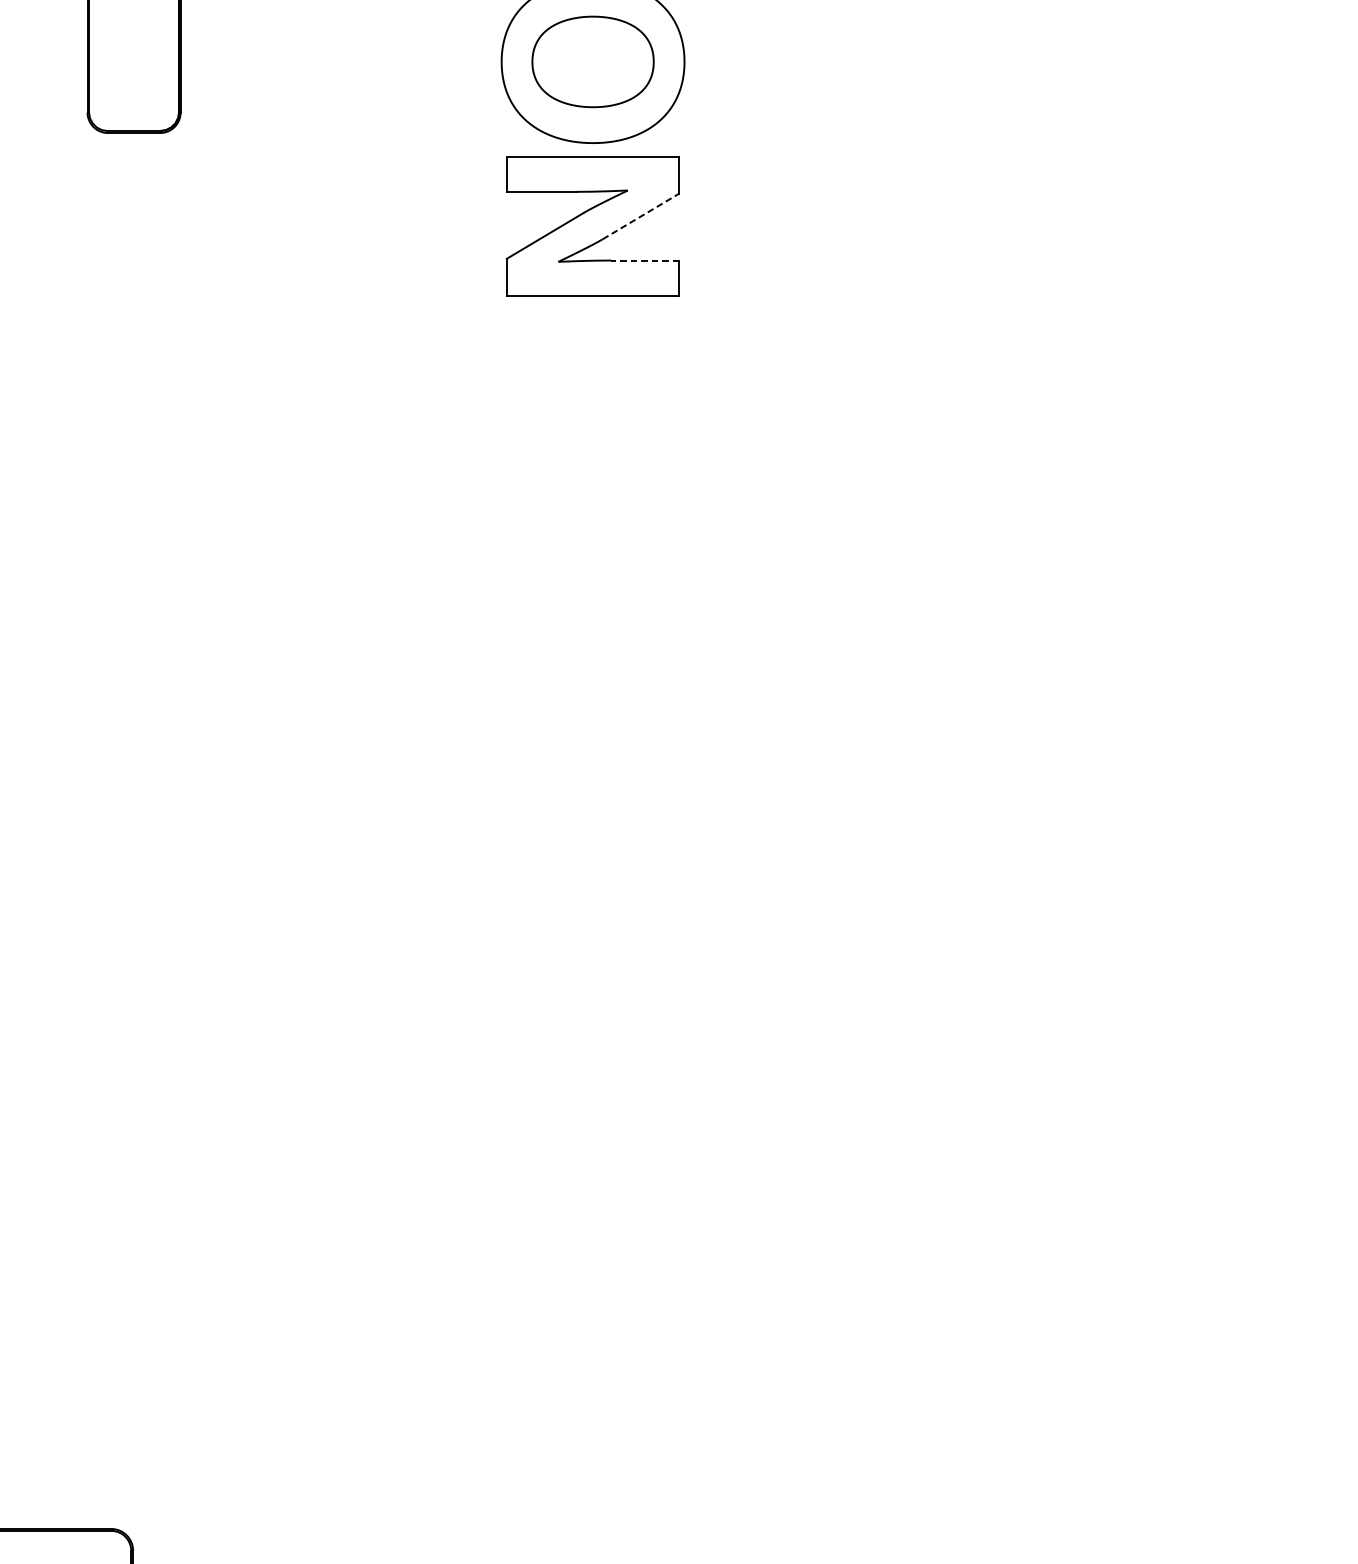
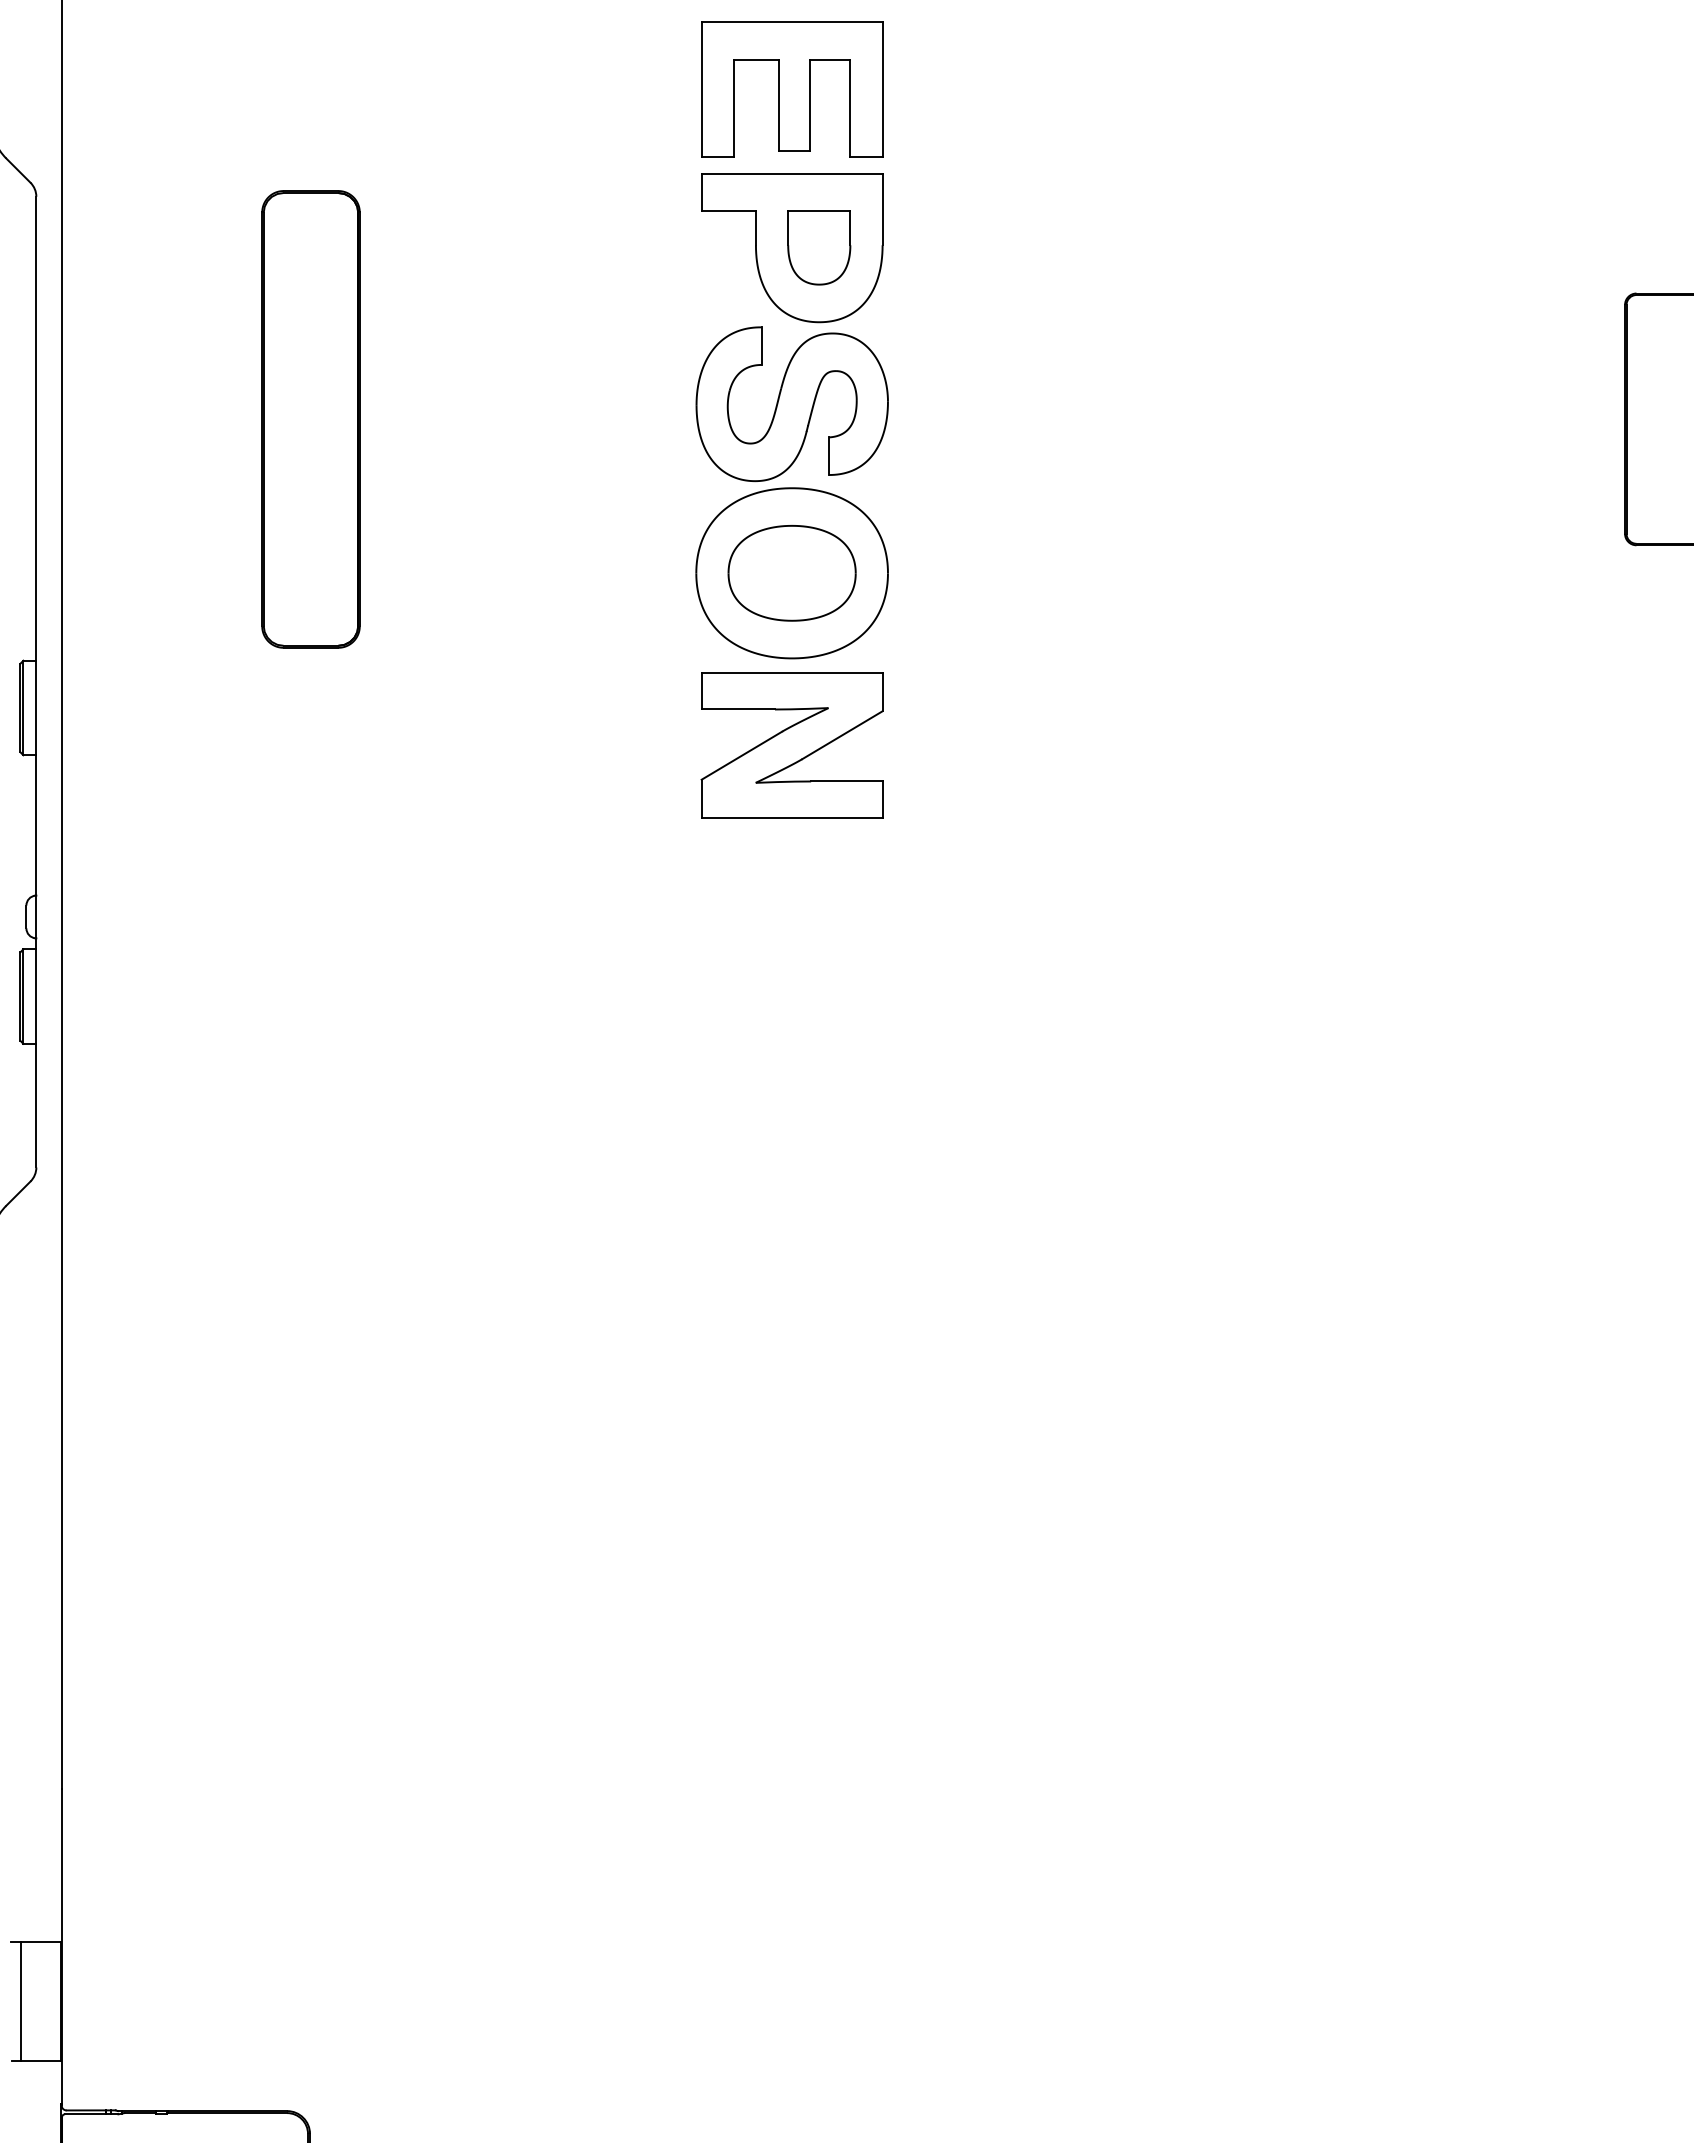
line: (641, 216) -> (842, 735), dashed -> solid
line: (644, 260) -> (846, 781), dashed -> solid

